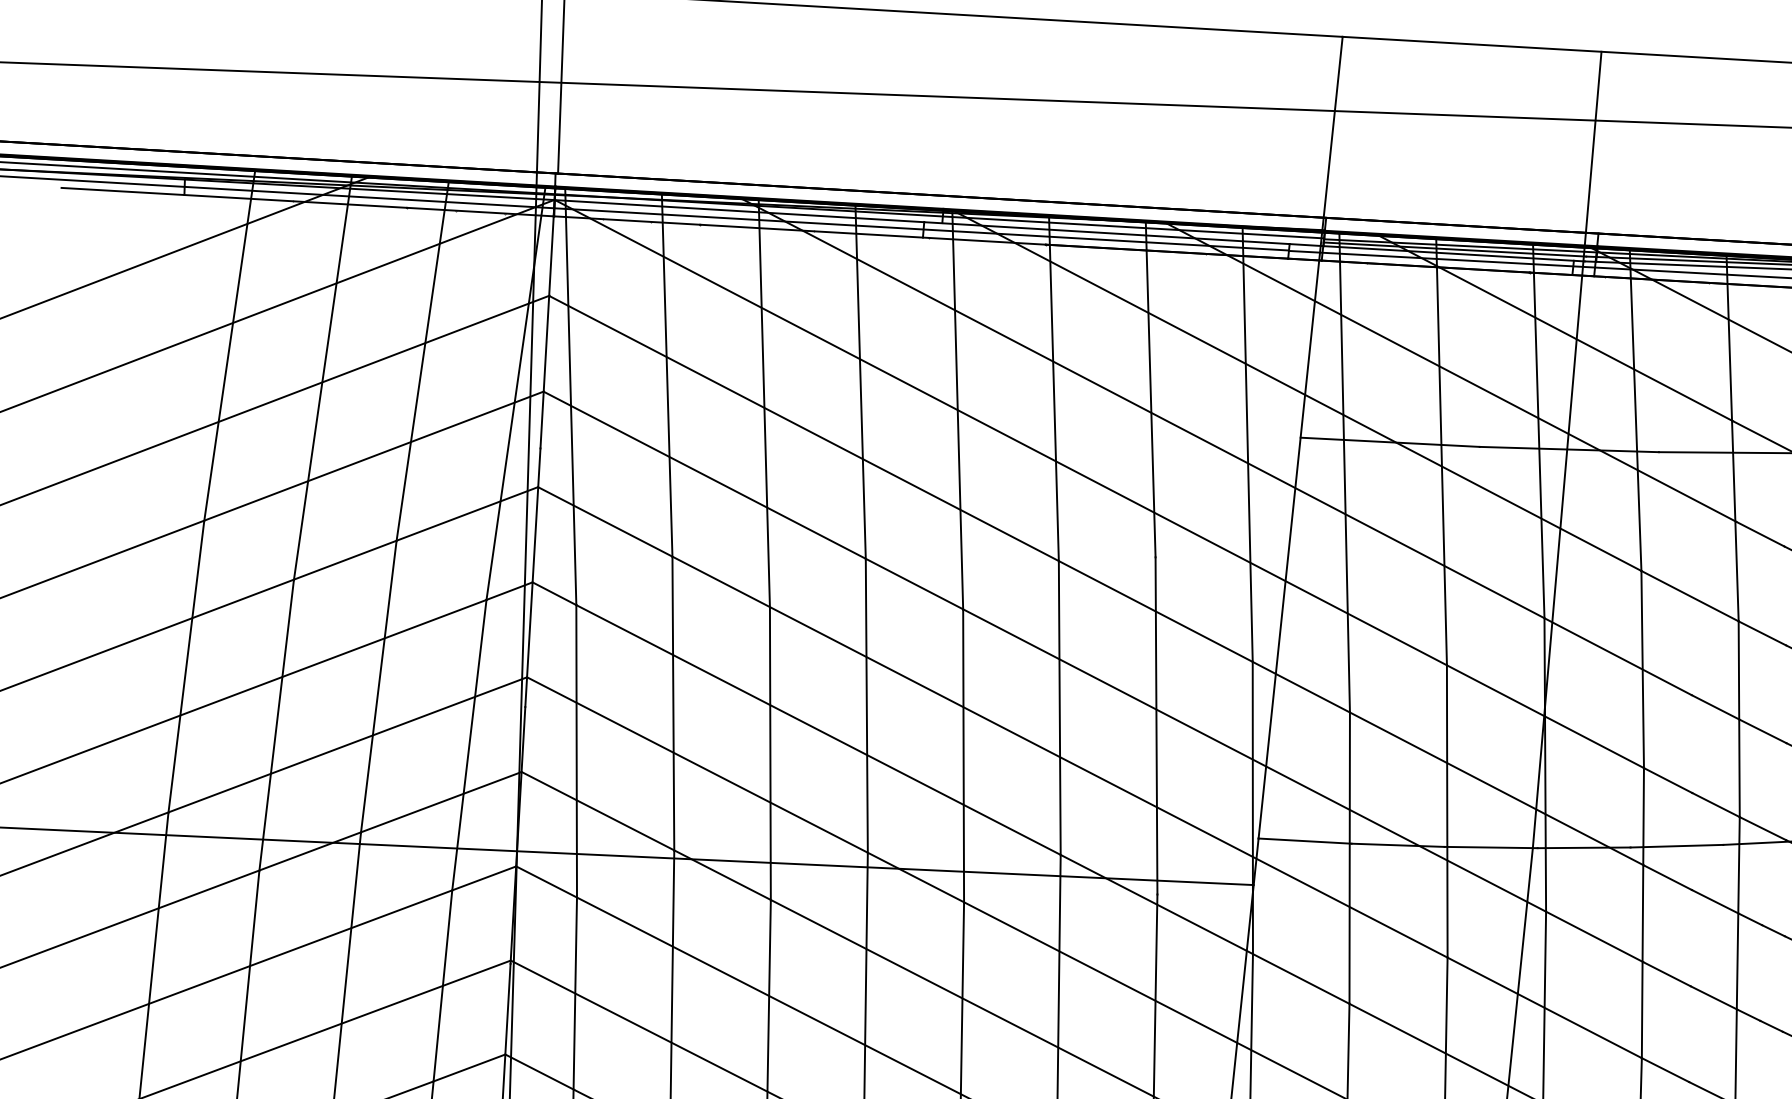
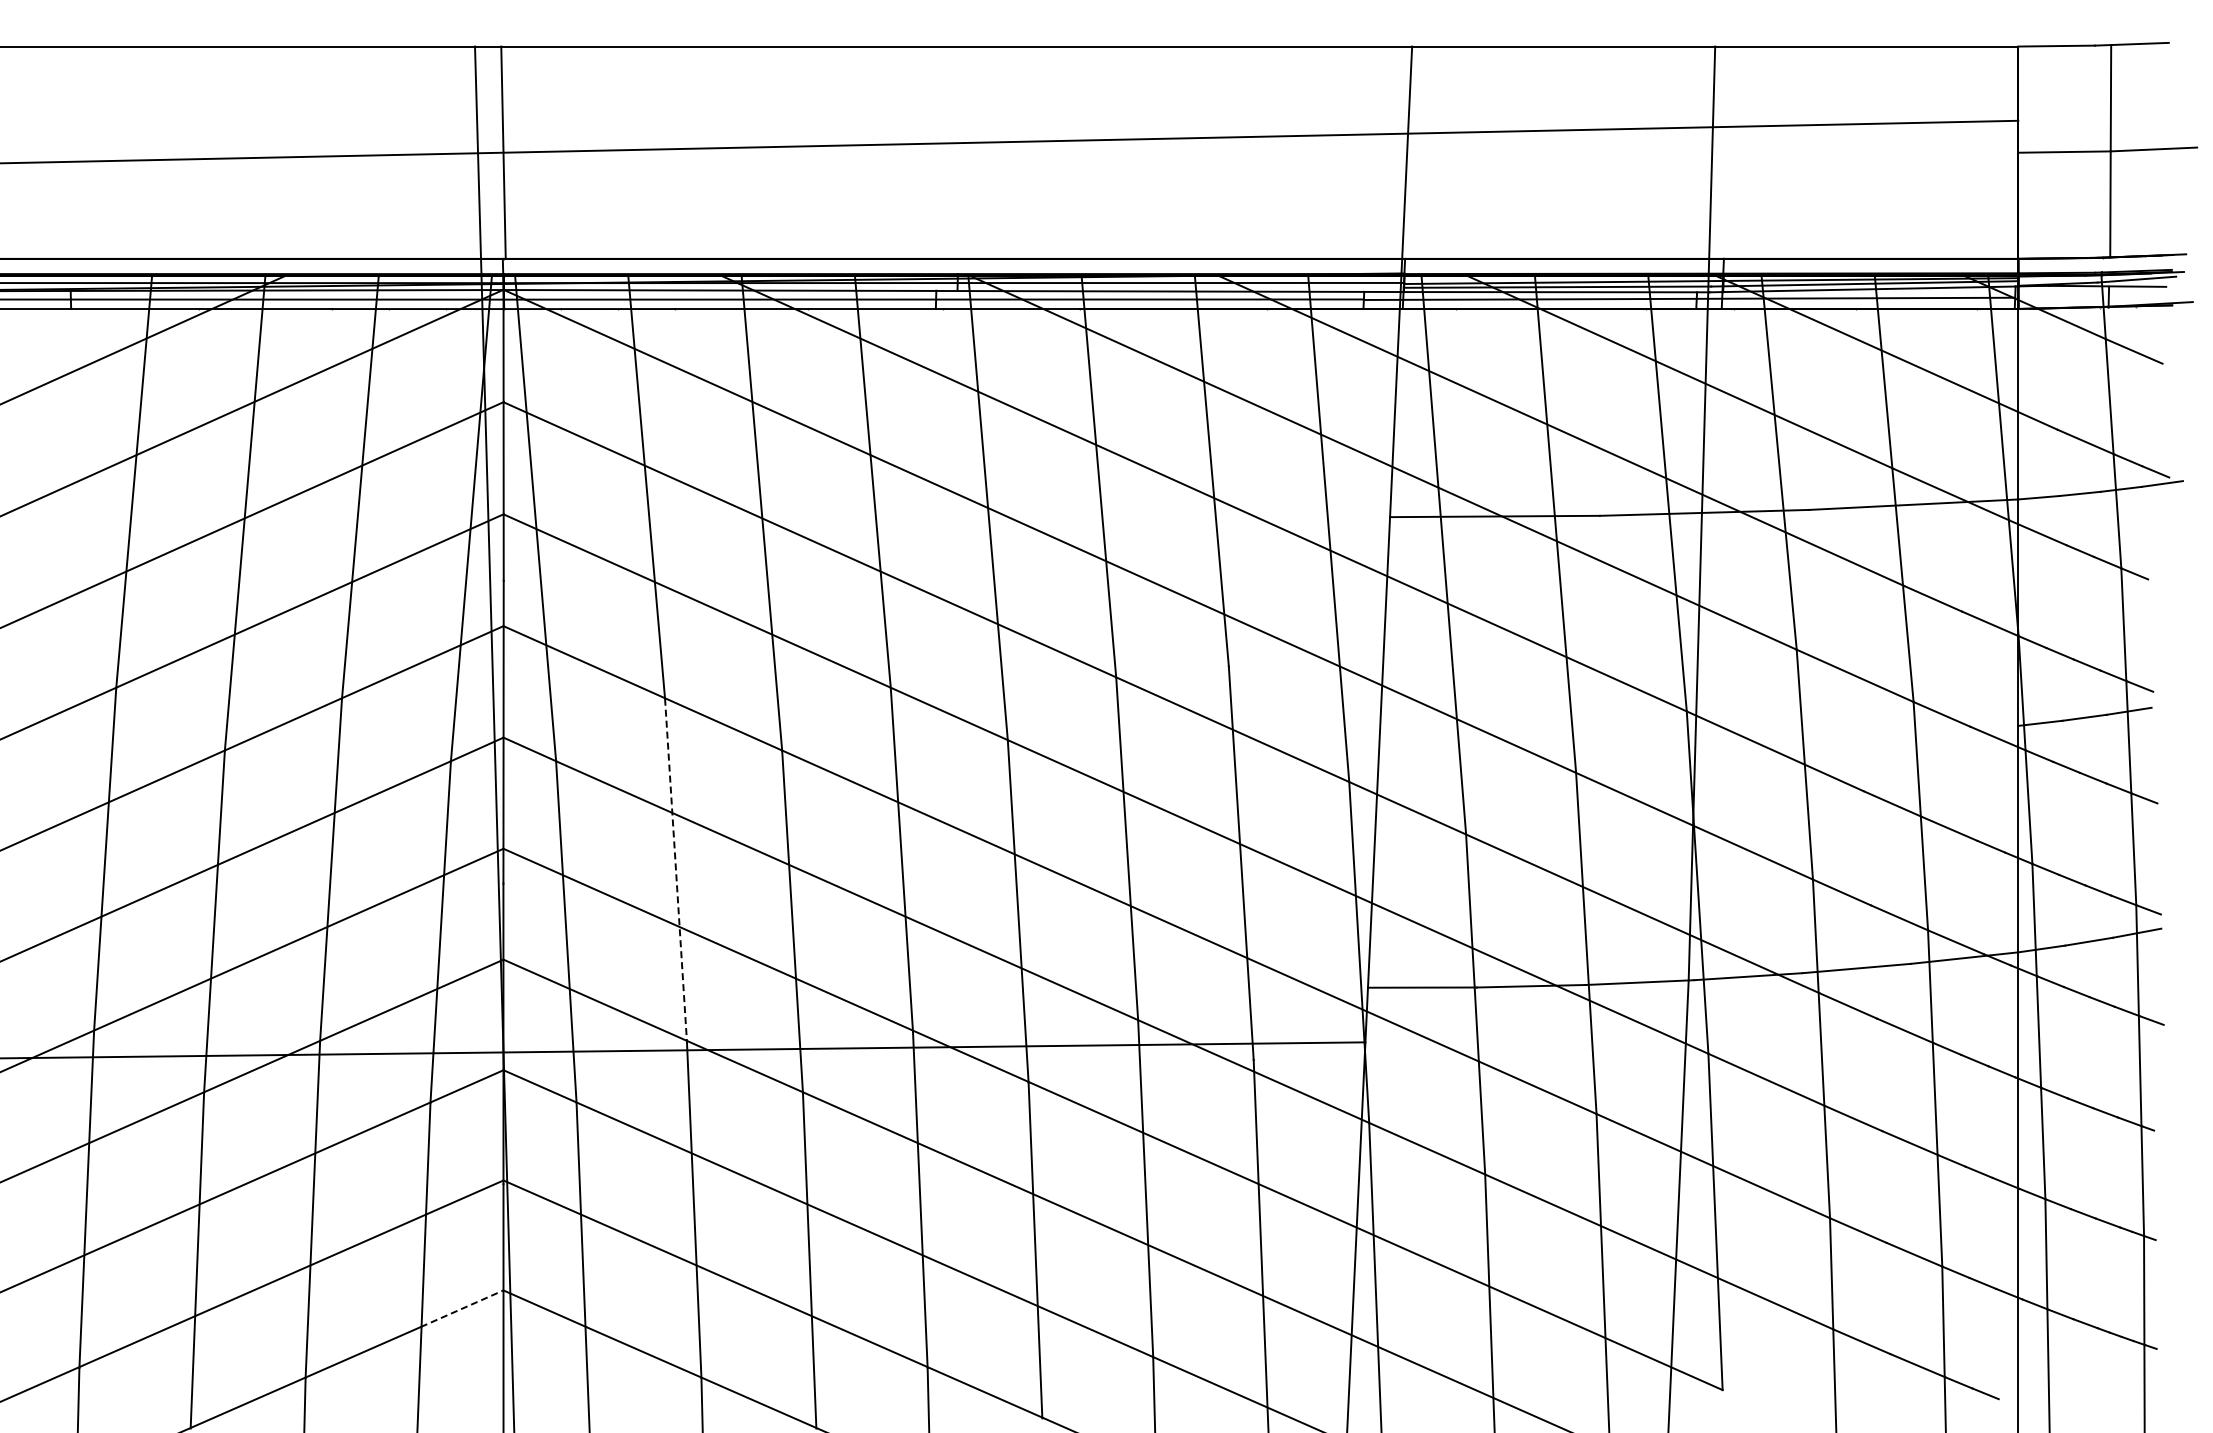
line: (673, 704) -> (676, 870), solid -> dashed
line: (469, 1067) -> (462, 1308), solid -> dashed

